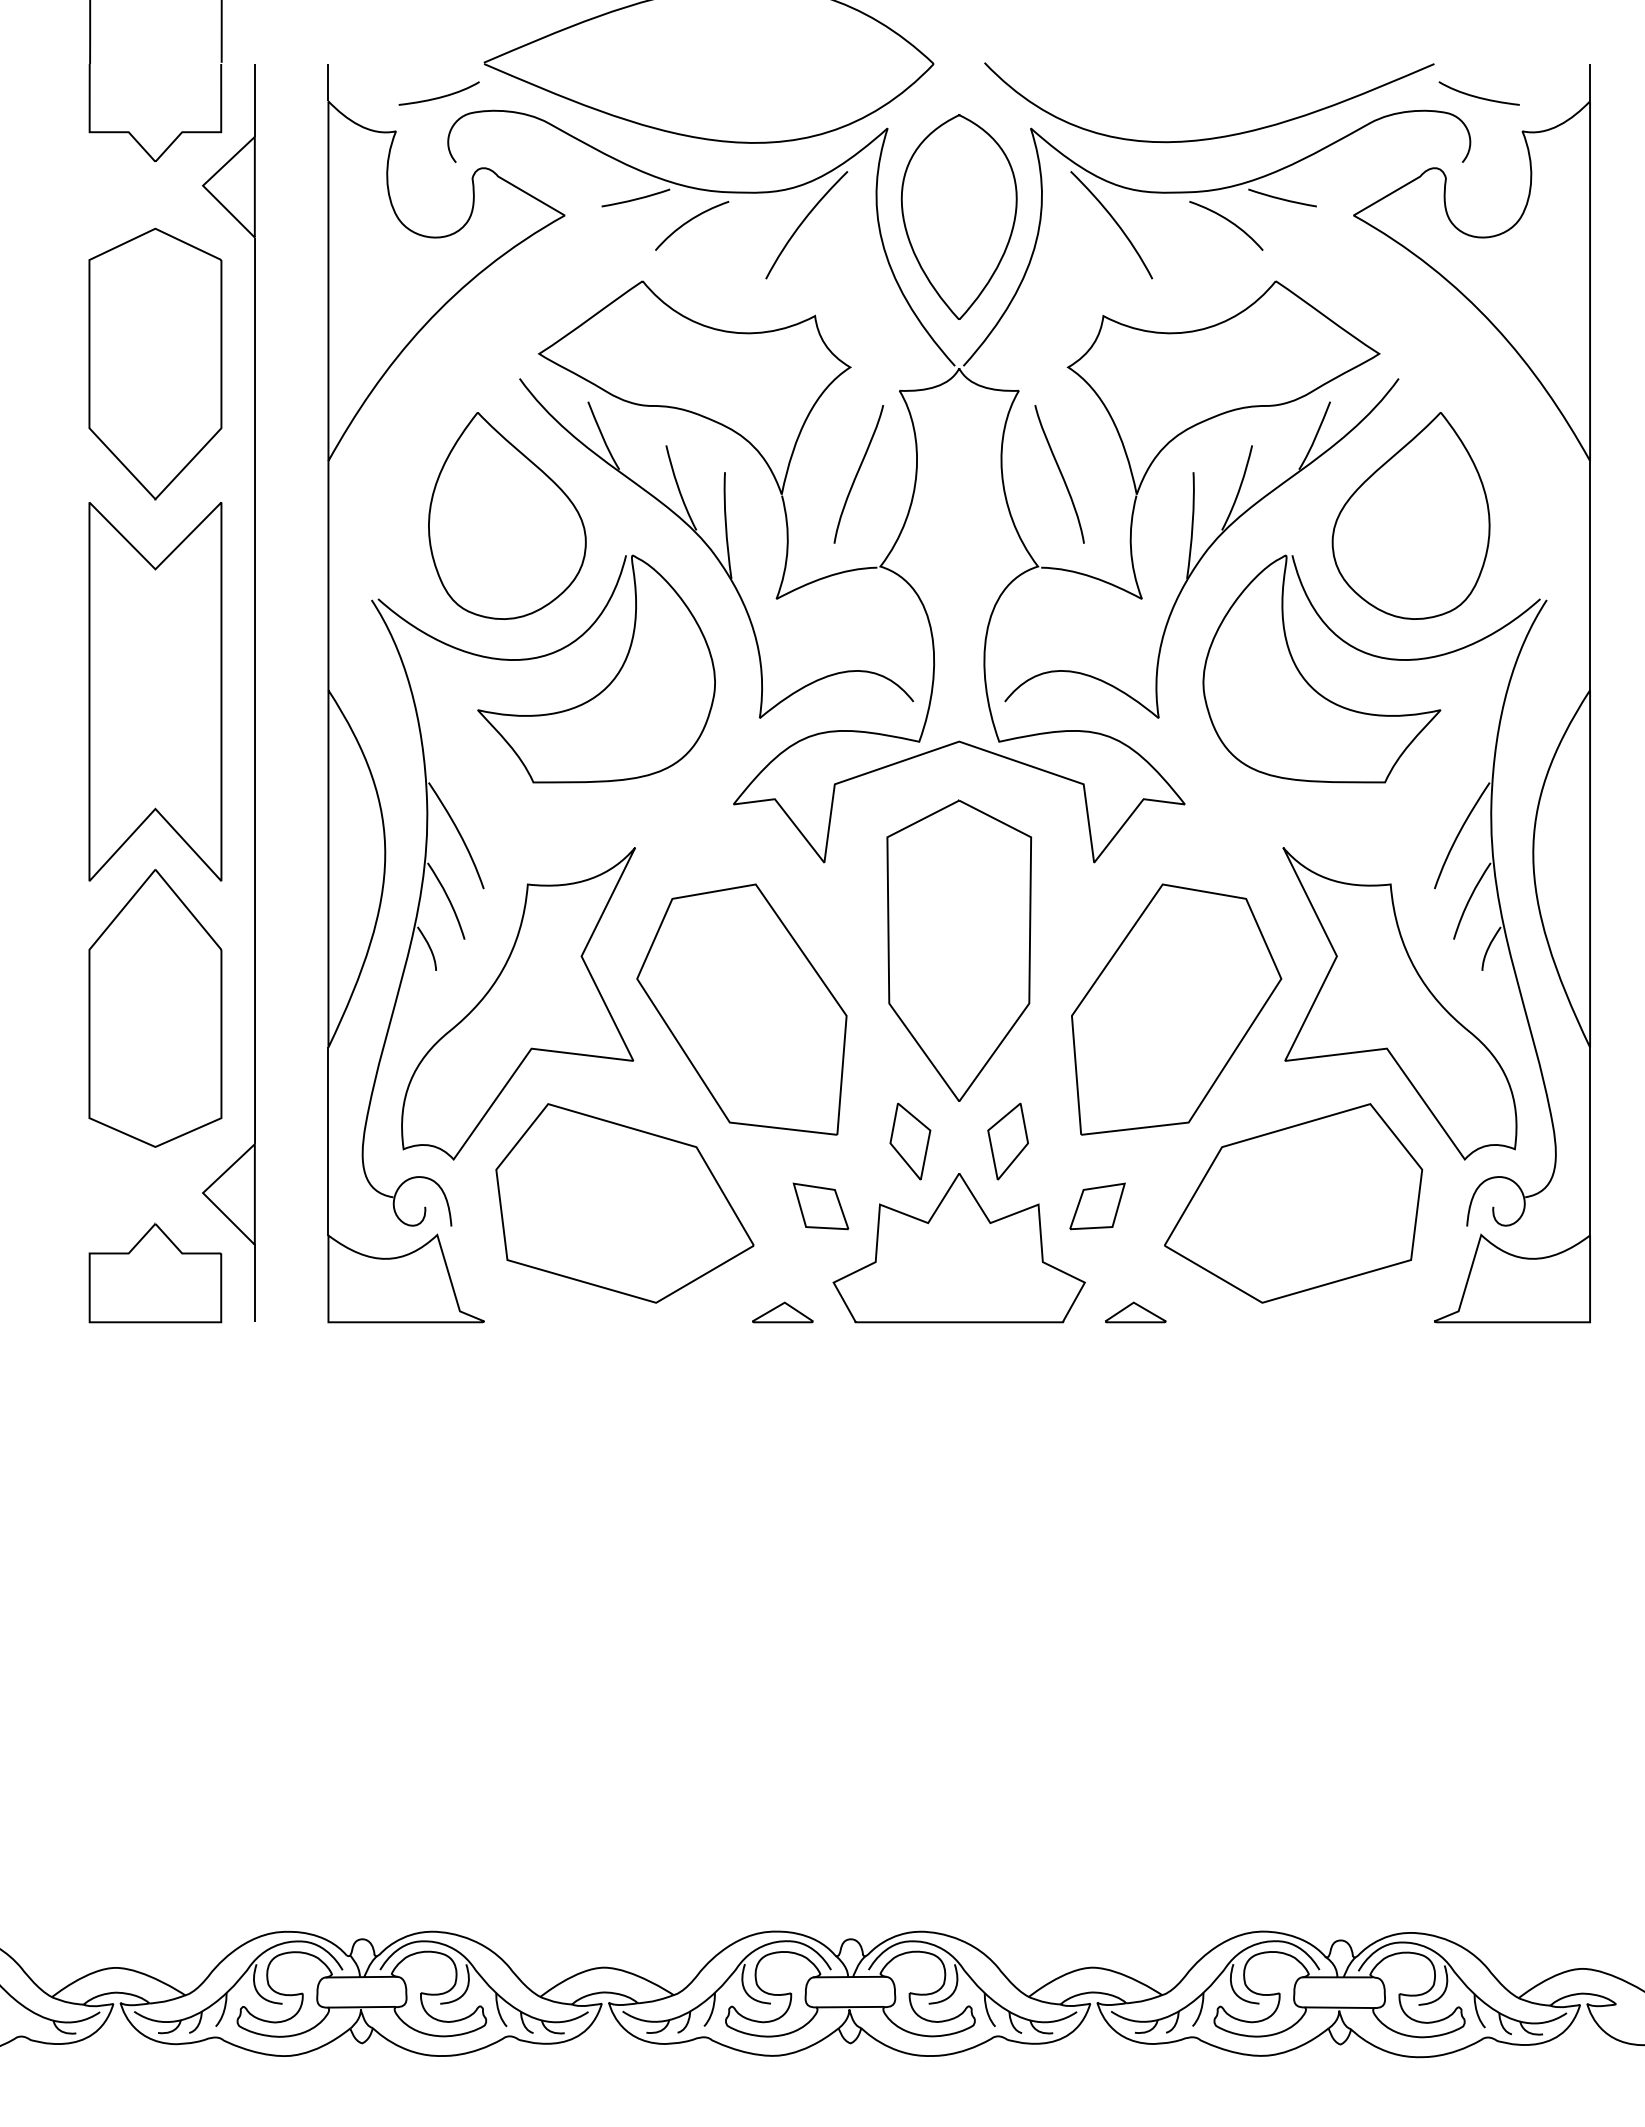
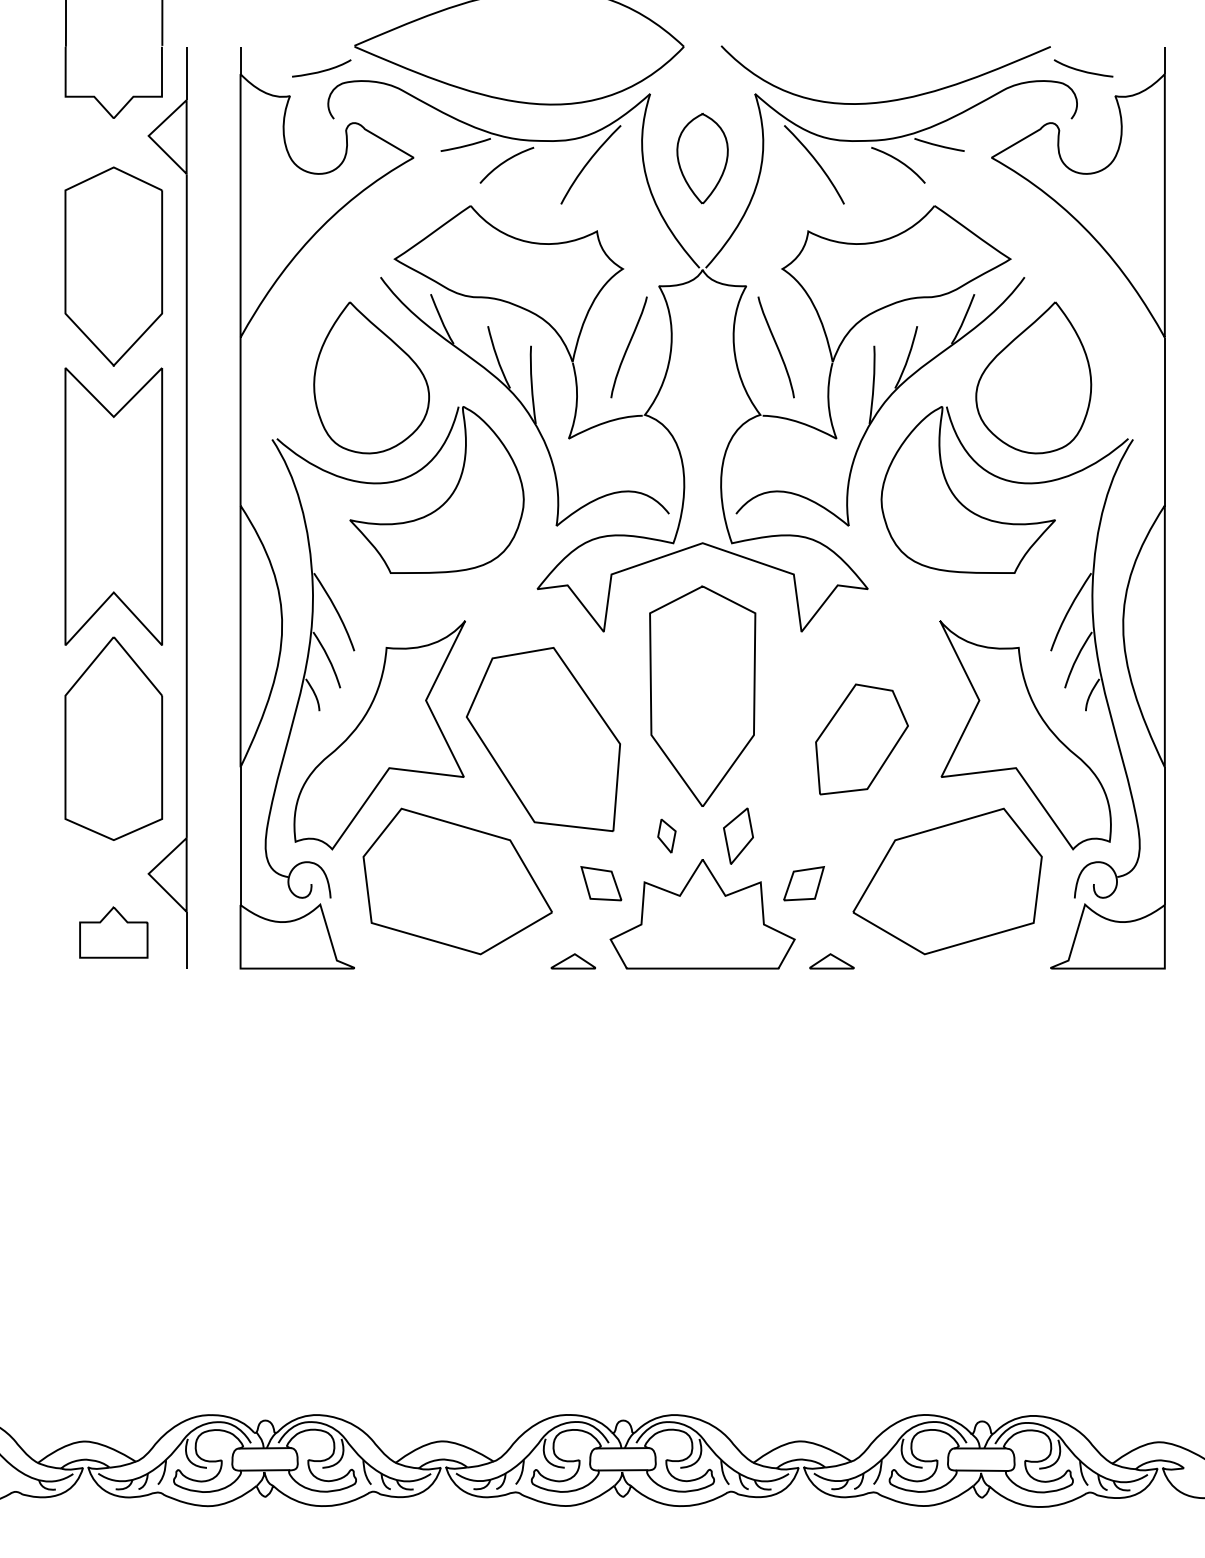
part: (958, 216) -> (702, 158), size x0.6
part: (1176, 1009) -> (861, 739), size x0.6
part: (910, 1141) -> (666, 836), size x0.6
part: (155, 1272) -> (113, 932), size x0.7

